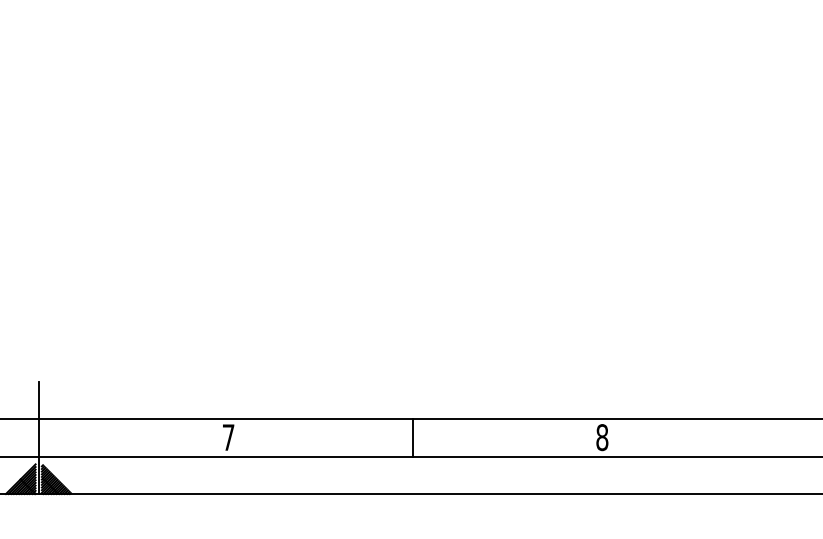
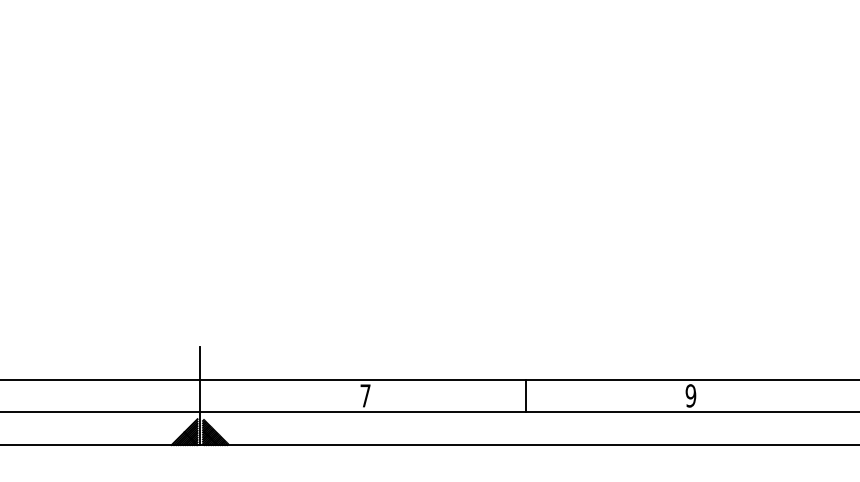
text: (601, 437) -> (690, 395), 8 -> 9

